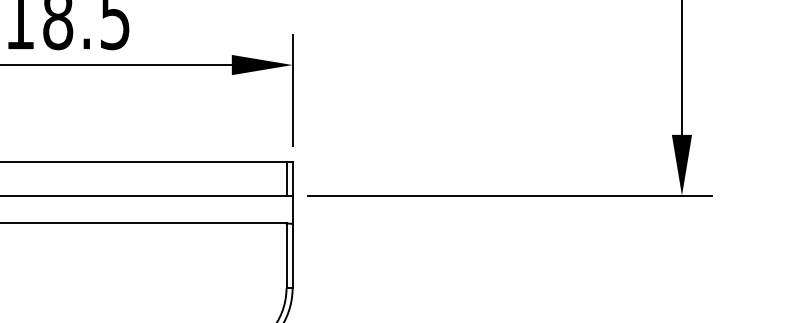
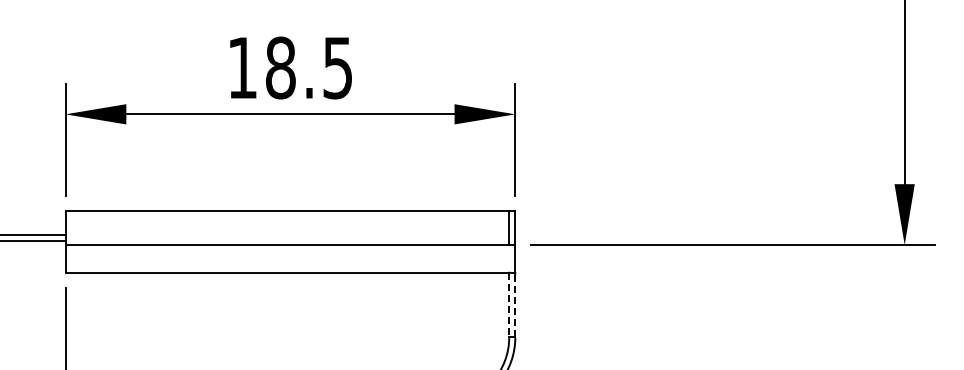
line: (286, 256) -> (509, 305), solid -> dashed
line: (292, 260) -> (515, 309), solid -> dashed

